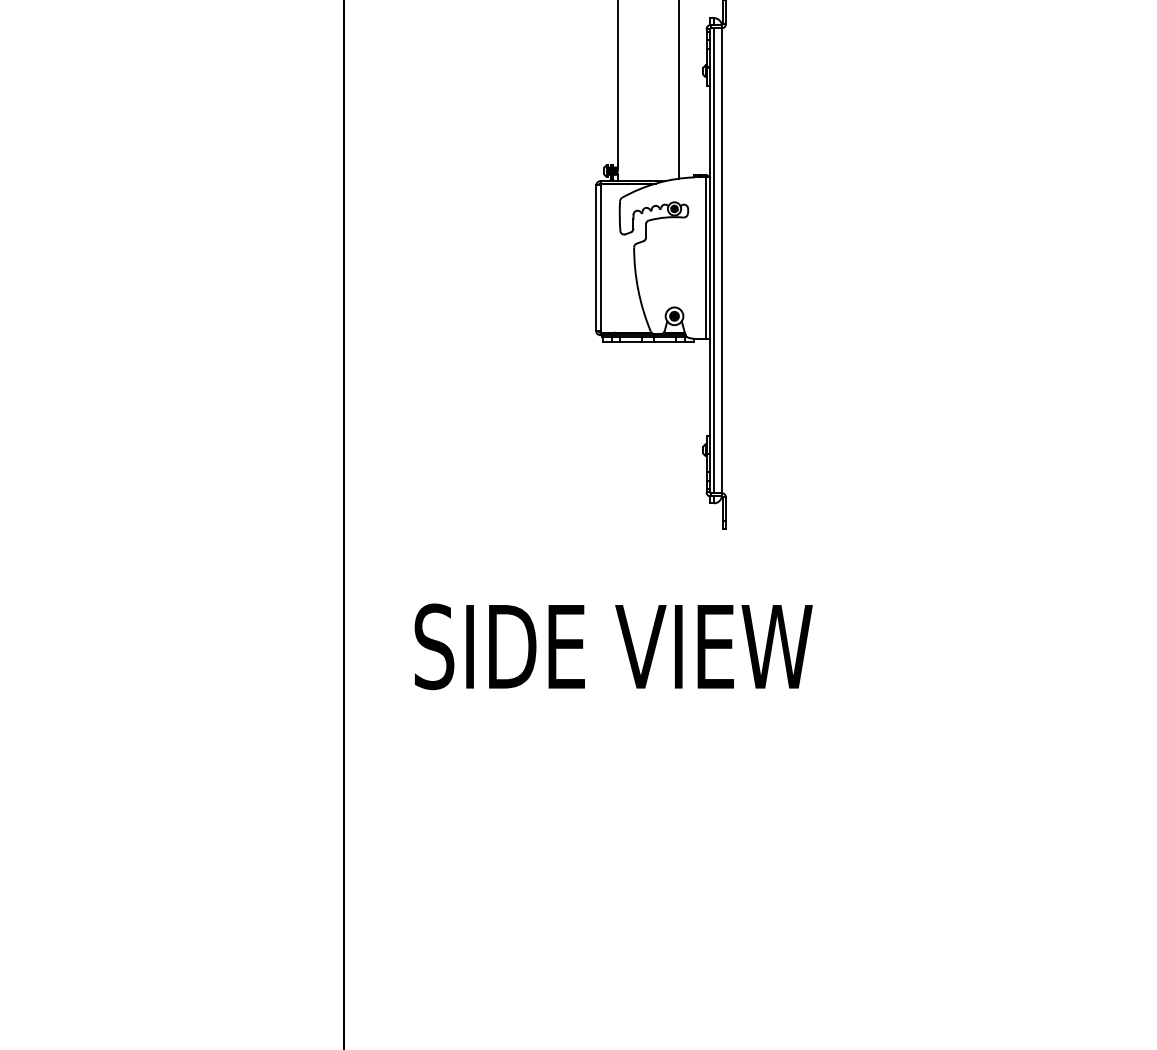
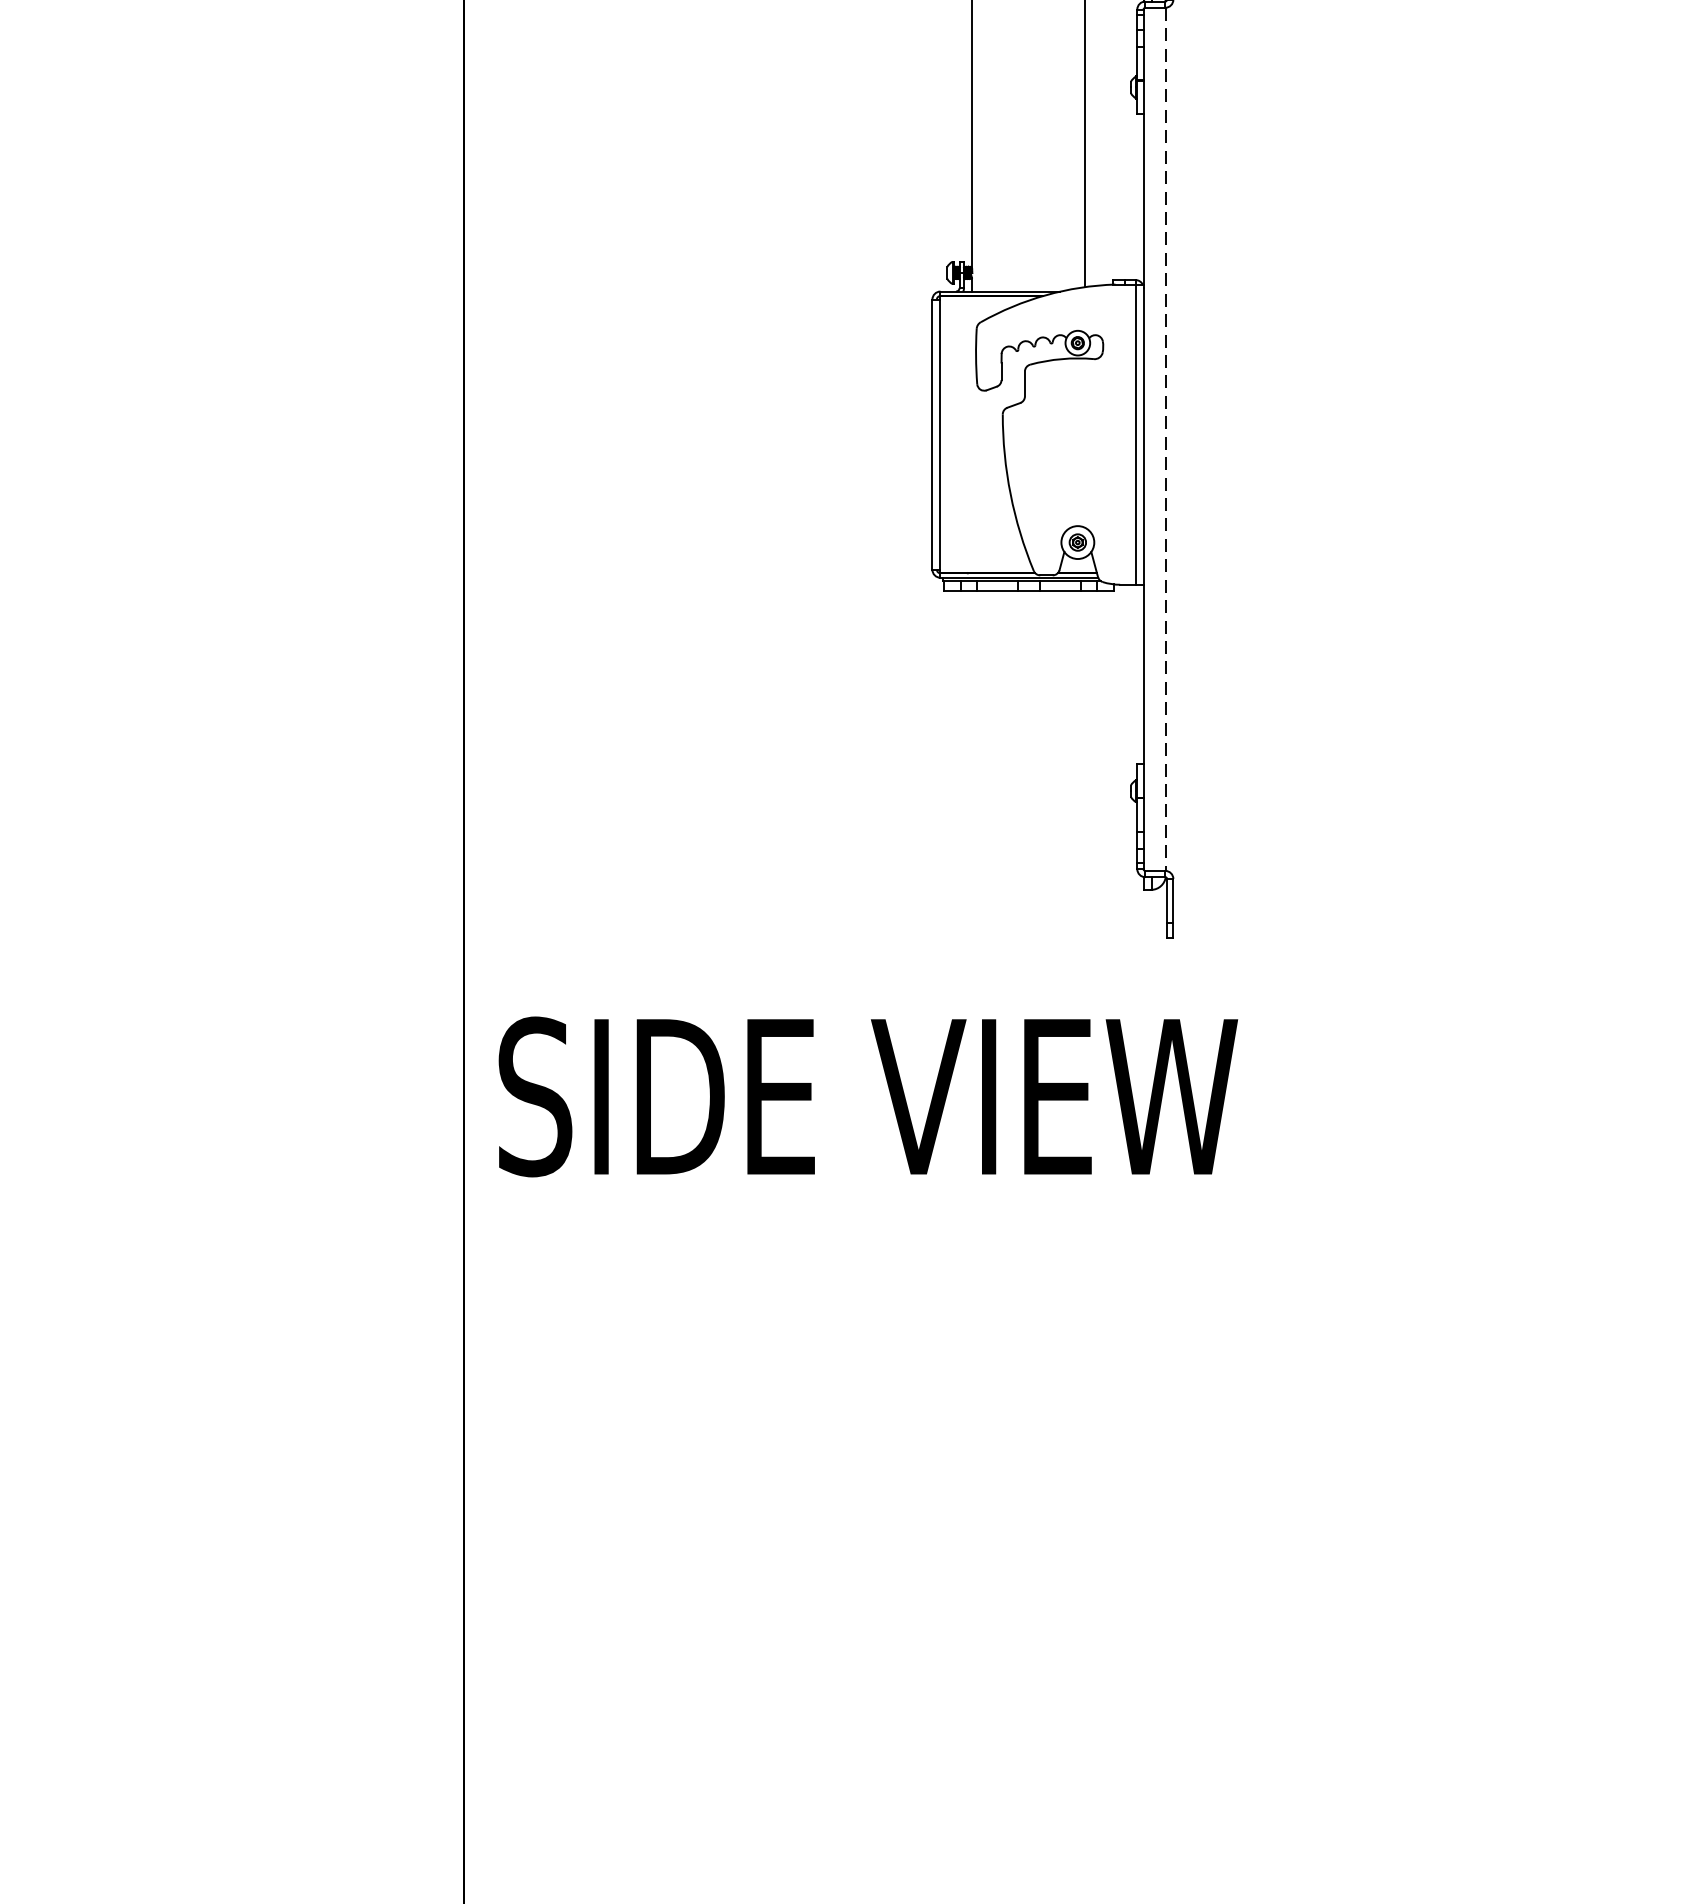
line: (714, 260) -> (1152, 438), removed
line: (721, 261) -> (1165, 440), solid -> dashed
text: (613, 646) -> (867, 1096), moved

